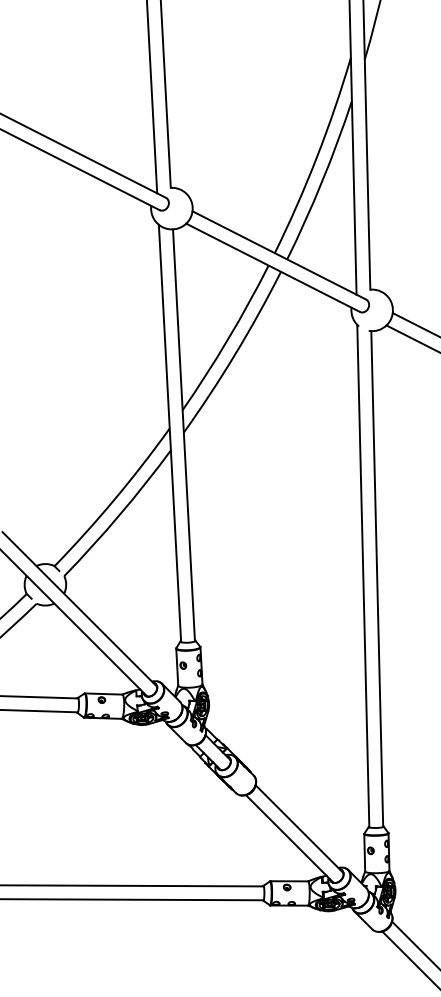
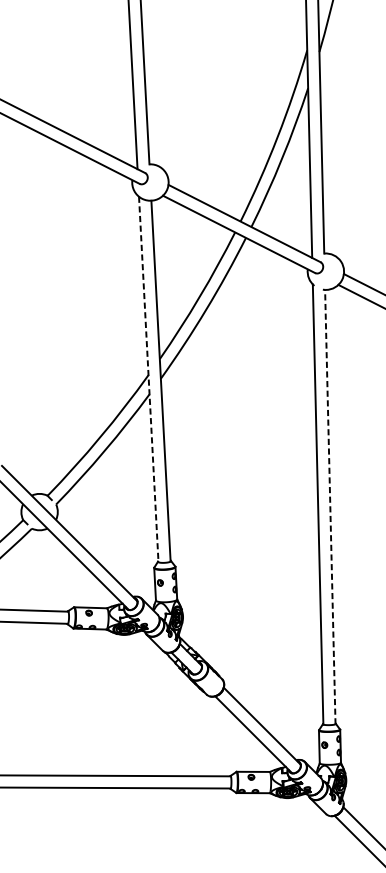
line: (170, 433) -> (149, 379), solid -> dashed
line: (377, 578) -> (330, 506), solid -> dashed

